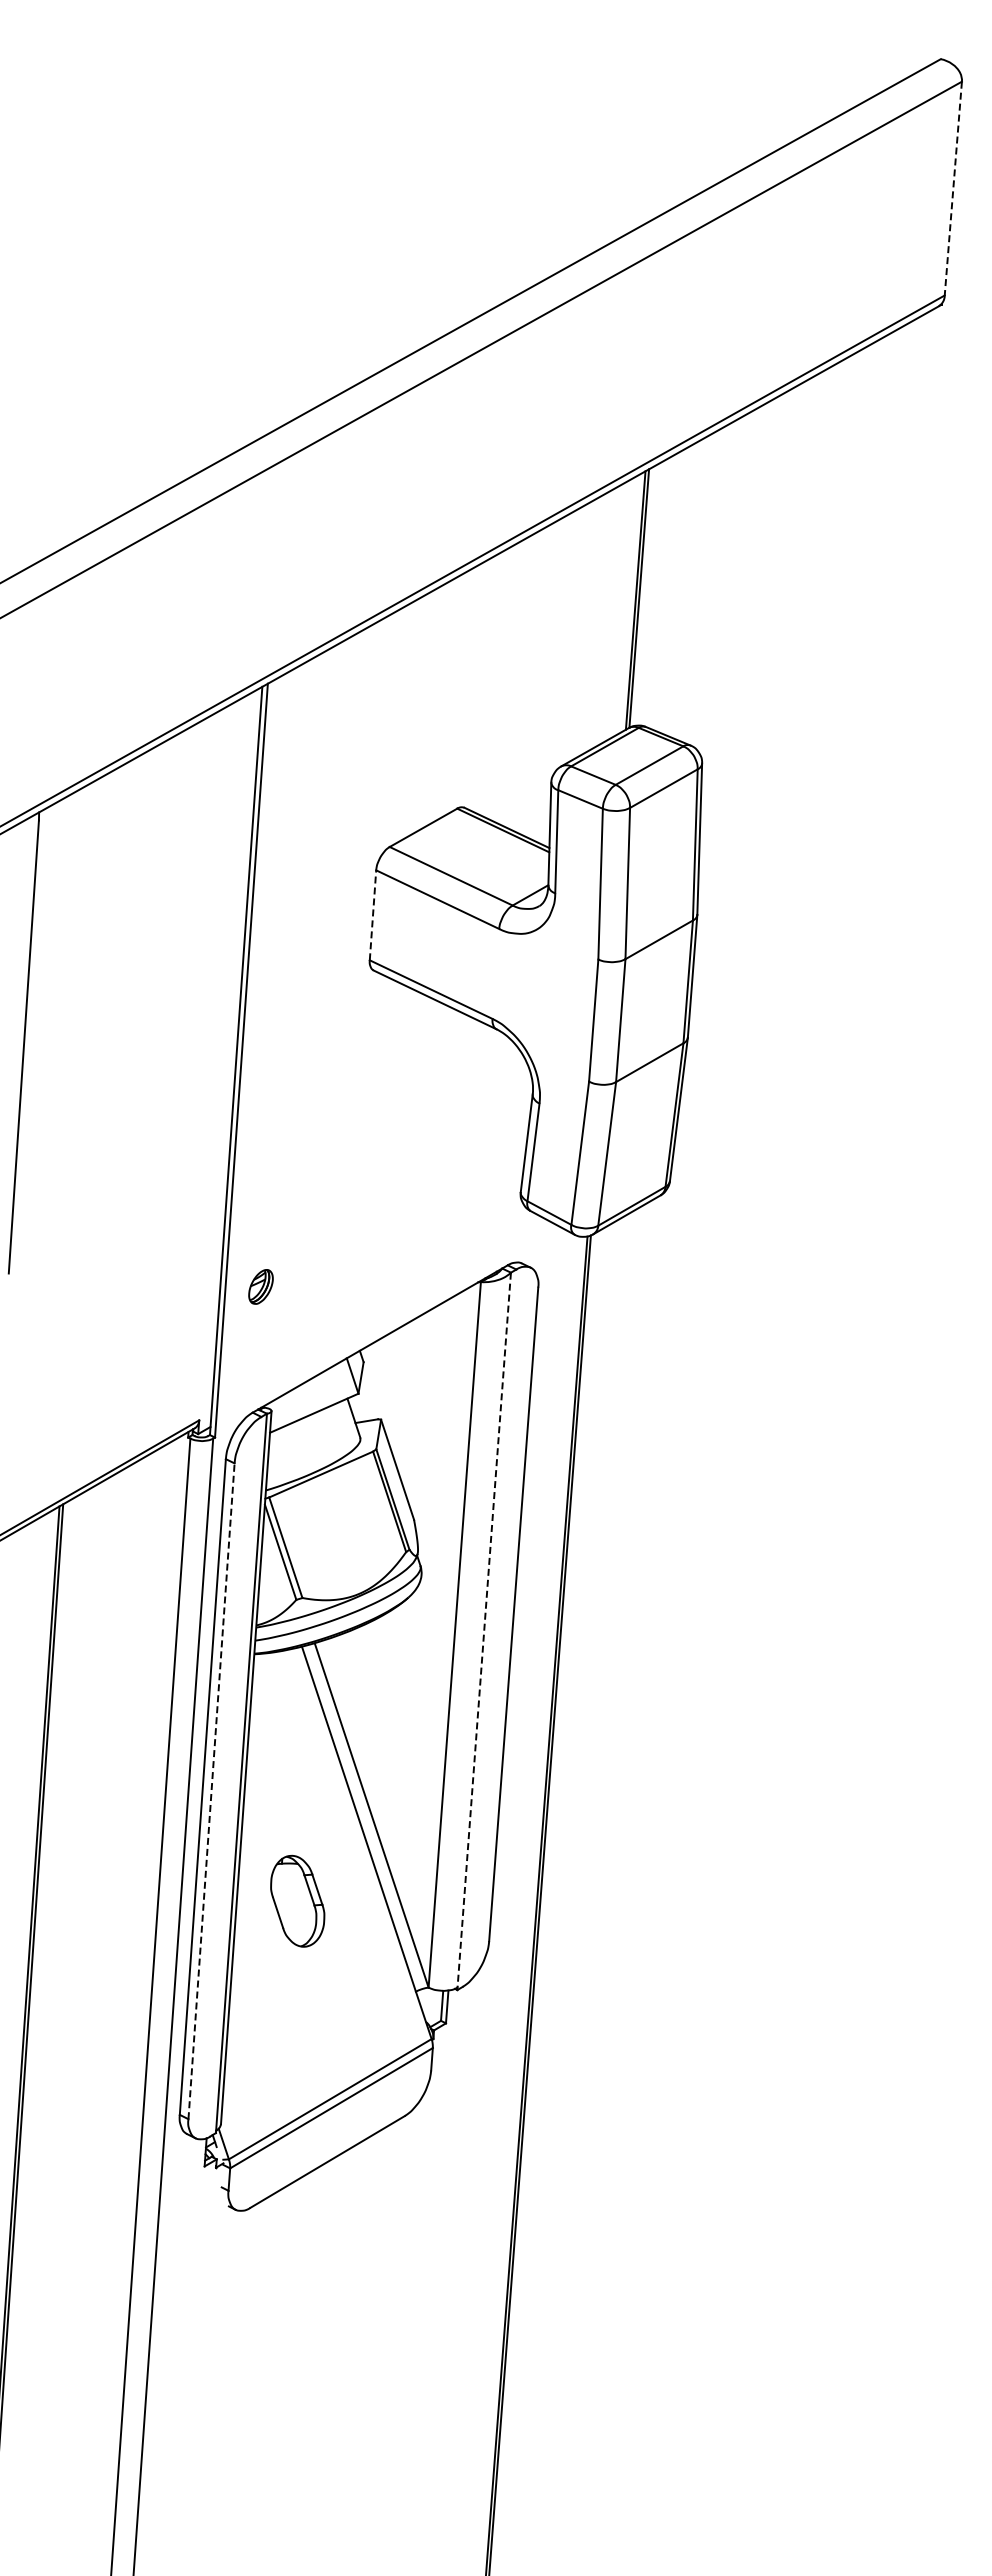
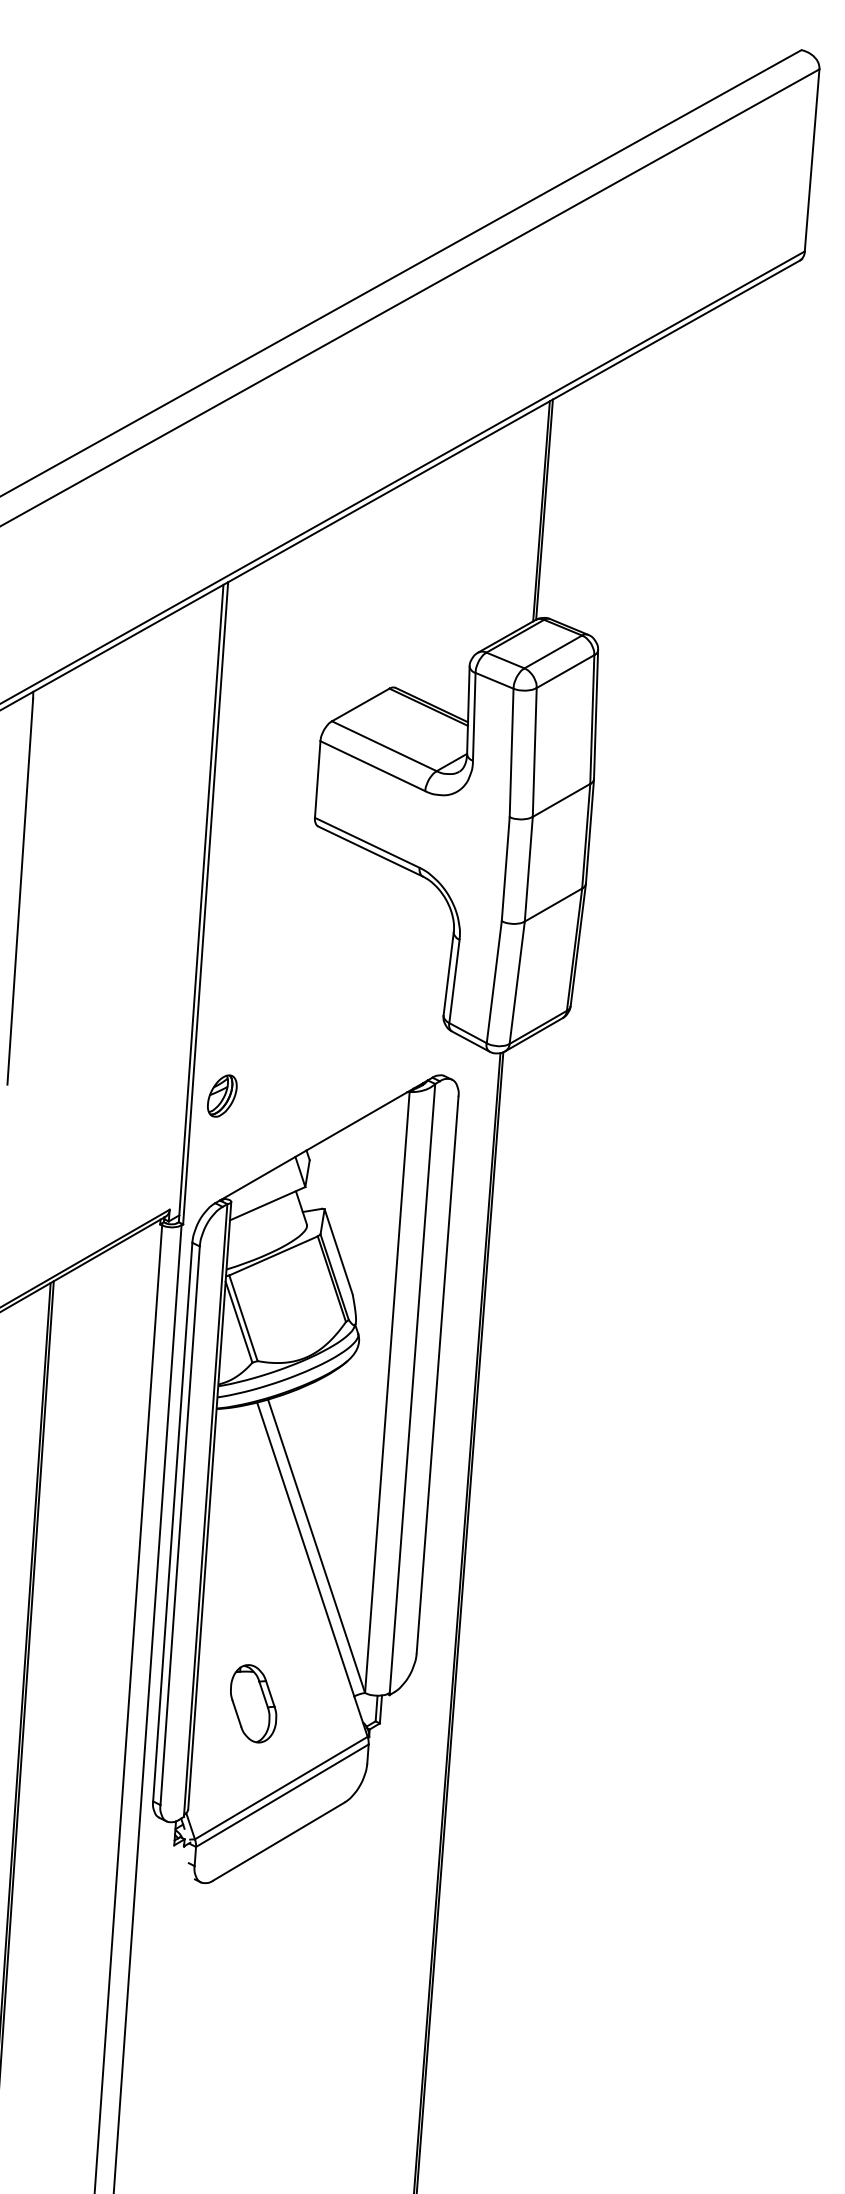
line: (953, 189) -> (812, 161), dashed -> solid
line: (373, 914) -> (318, 778), dashed -> solid
part: (260, 1286) -> (221, 1095), size x1.43
line: (484, 1630) -> (412, 1388), dashed -> solid
line: (211, 1791) -> (180, 1525), dashed -> solid
part: (297, 1900) -> (253, 1703), moved

